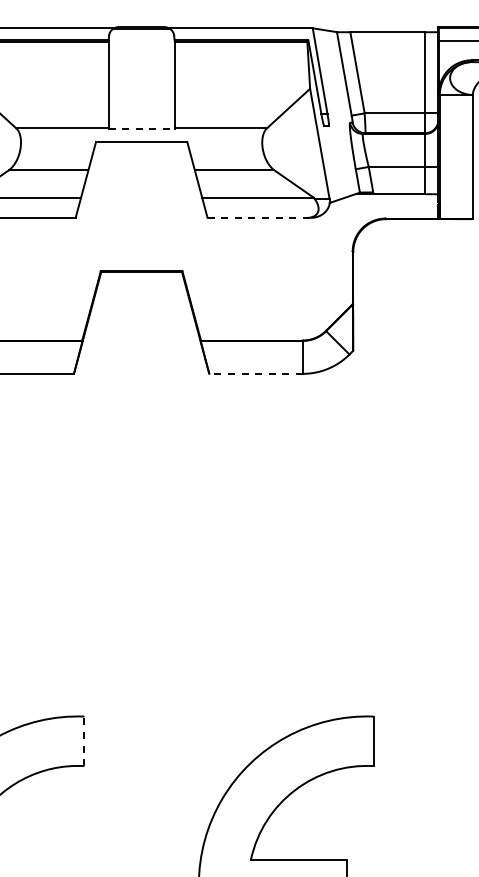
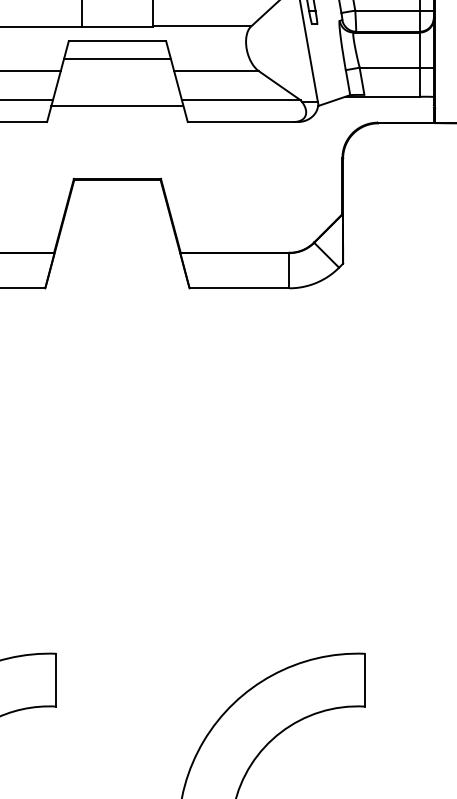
line: (141, 128) -> (117, 26), dashed -> solid
line: (141, 159) -> (117, 59), added
line: (141, 202) -> (117, 105), added
line: (259, 217) -> (243, 121), dashed -> solid
line: (256, 373) -> (239, 287), dashed -> solid
line: (84, 741) -> (56, 680), dashed -> solid

